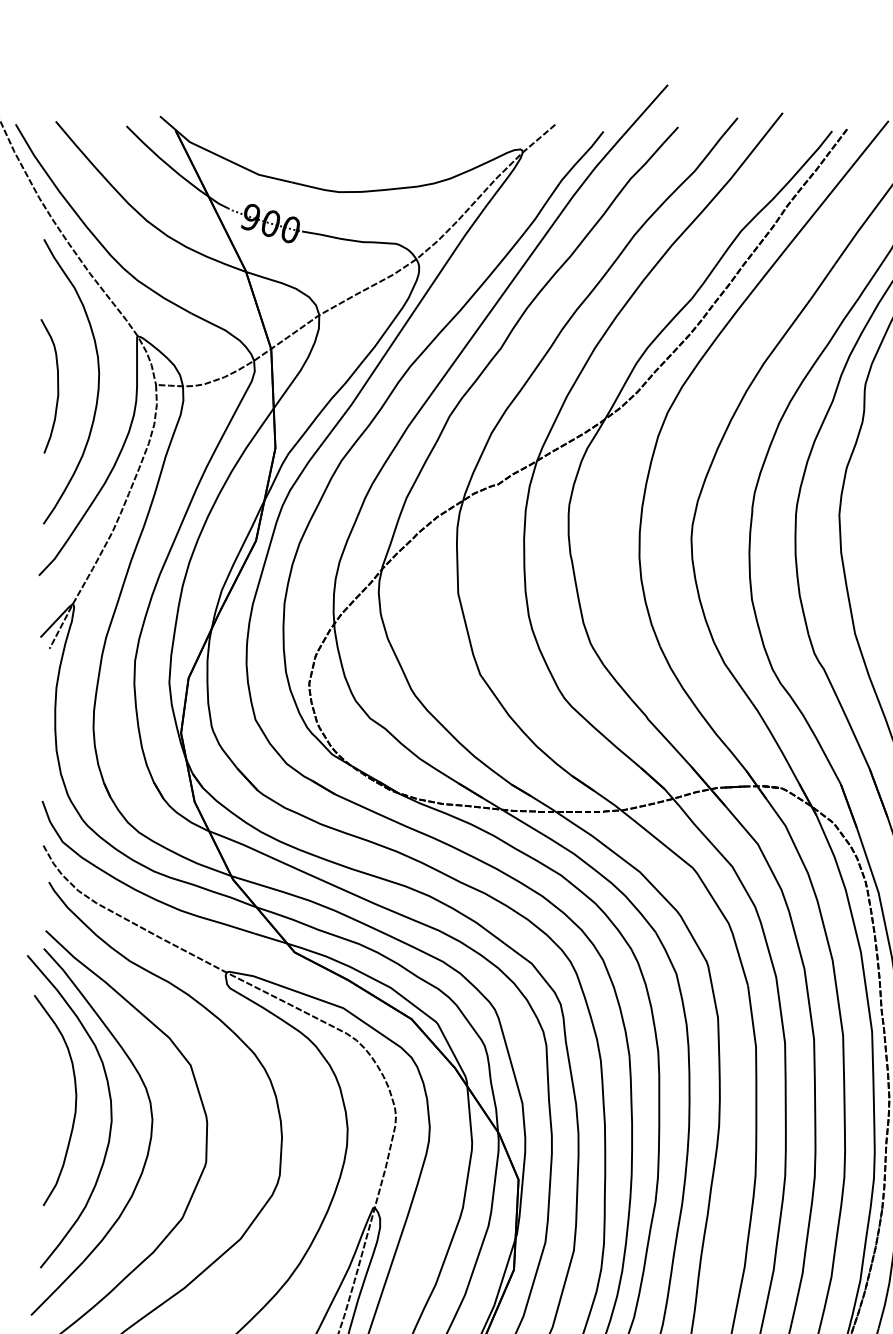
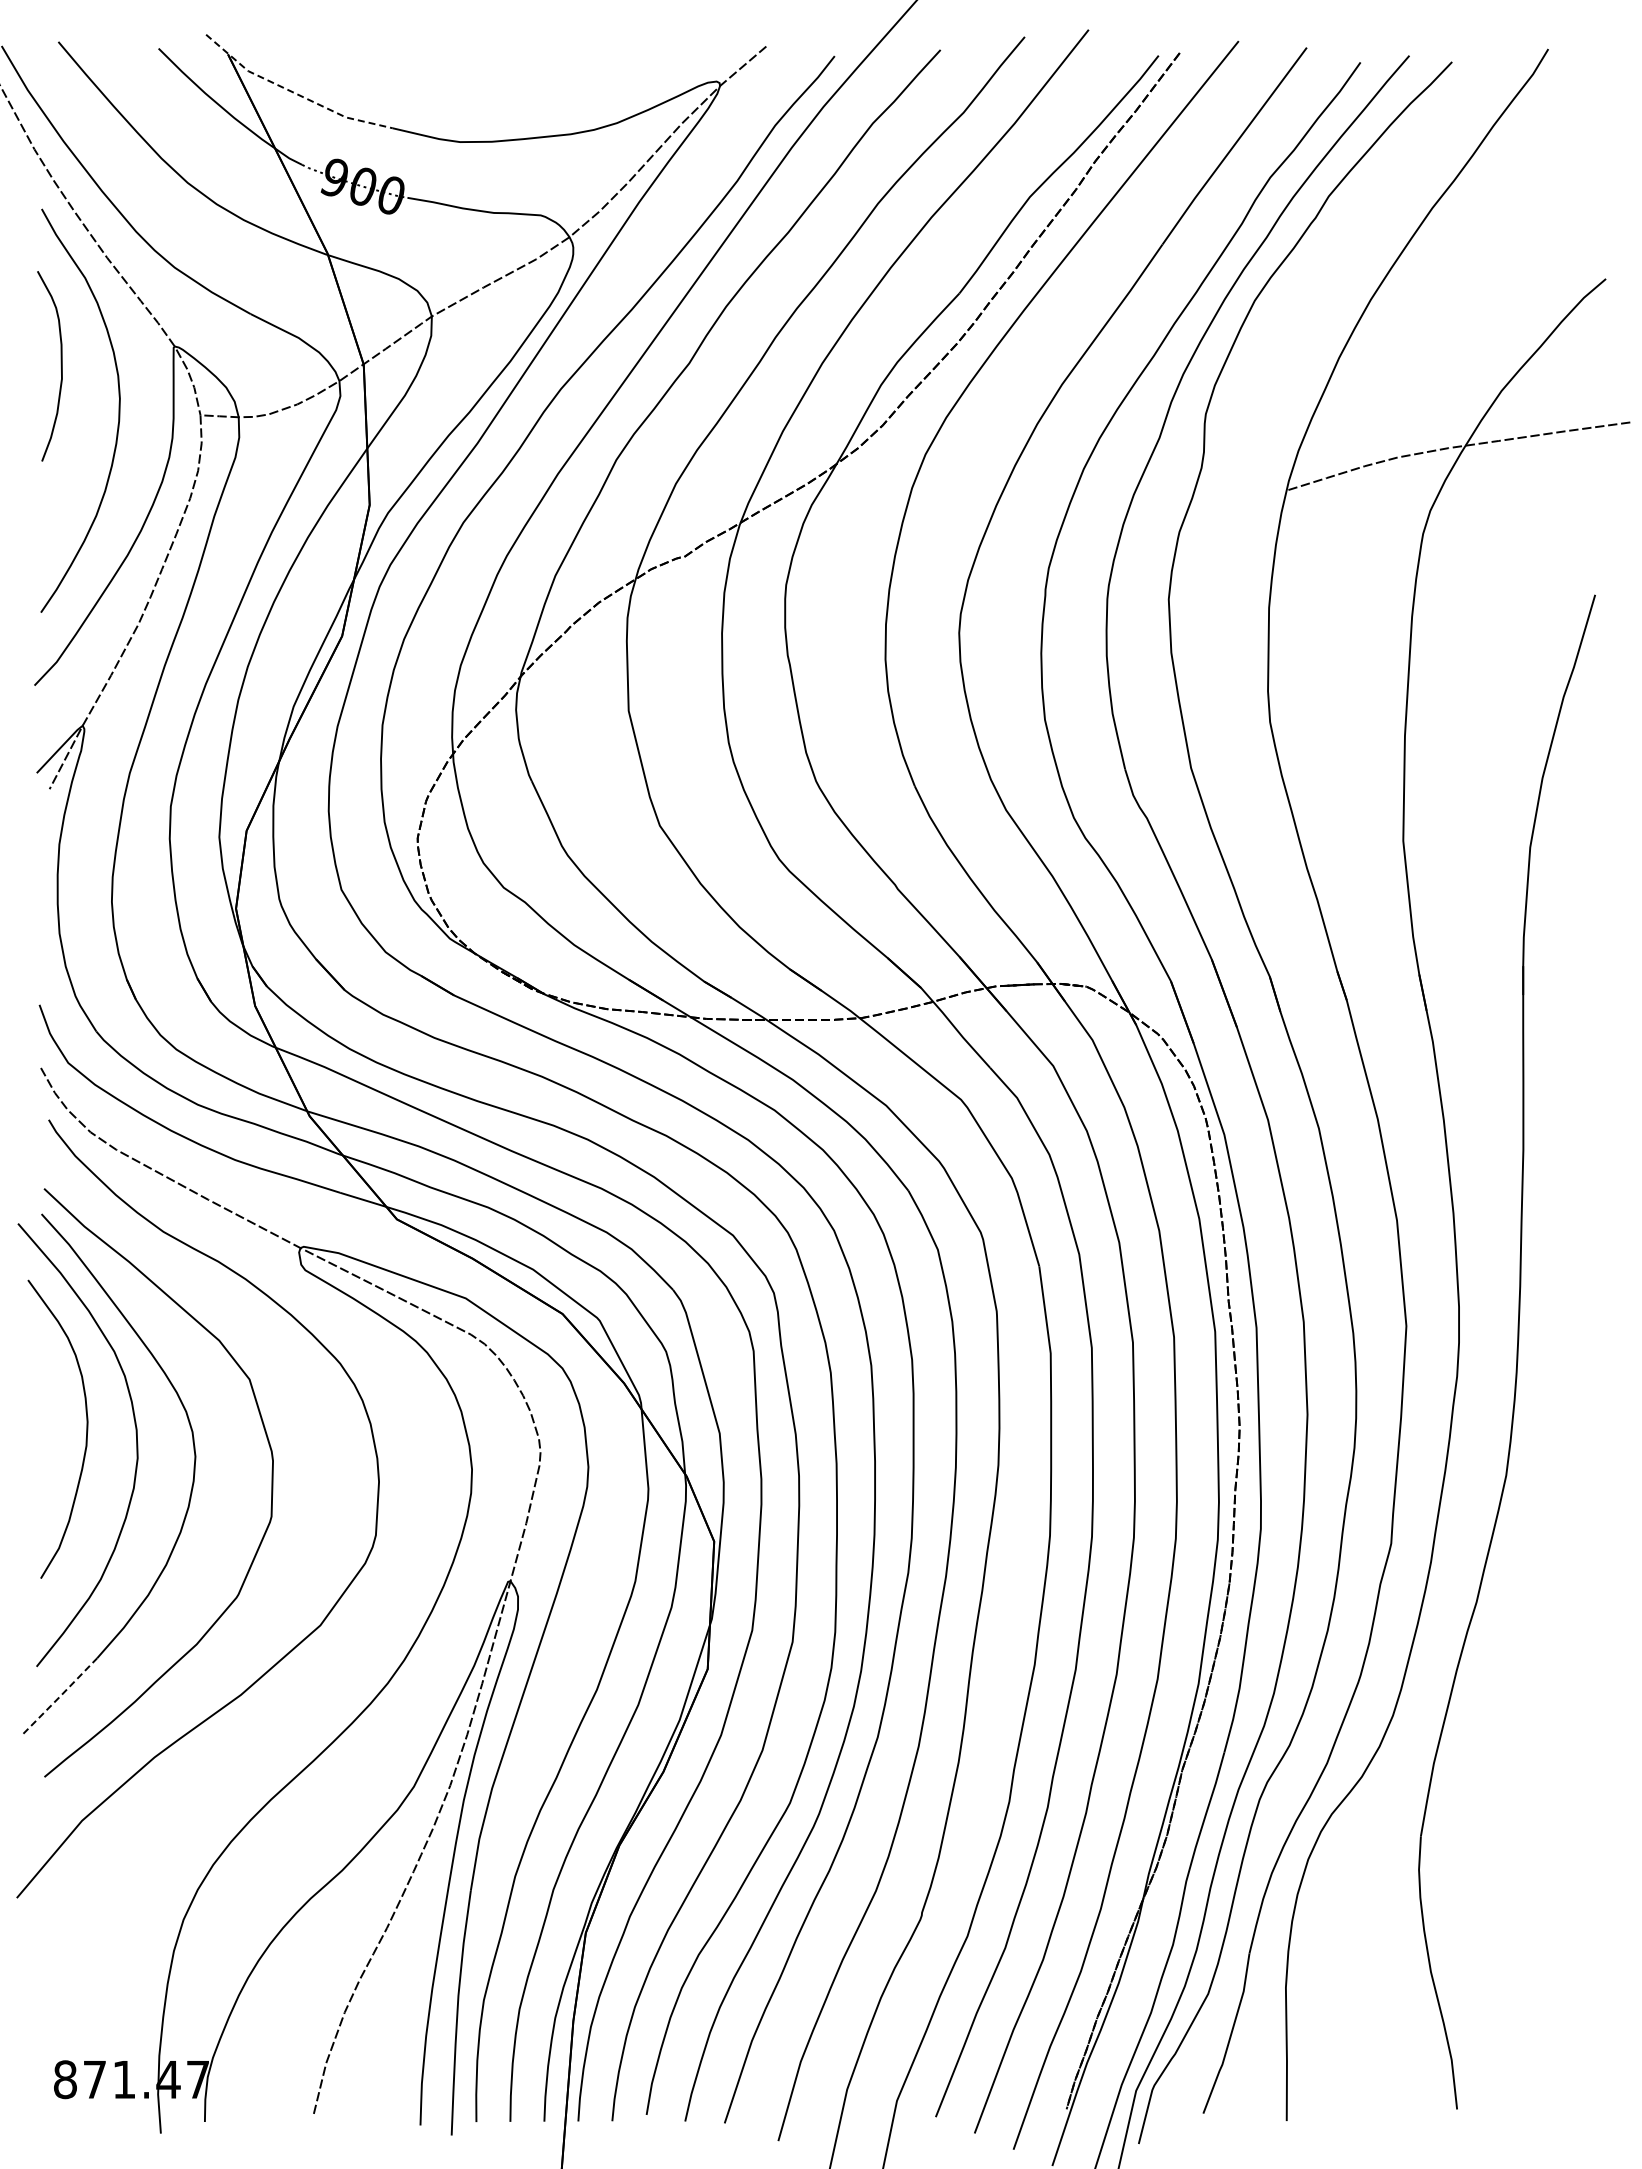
line: (222, 157) -> (294, 92), solid -> dashed
curve: (57, 386) -> (60, 366), moved
line: (57, 1289) -> (60, 1696), solid -> dashed

